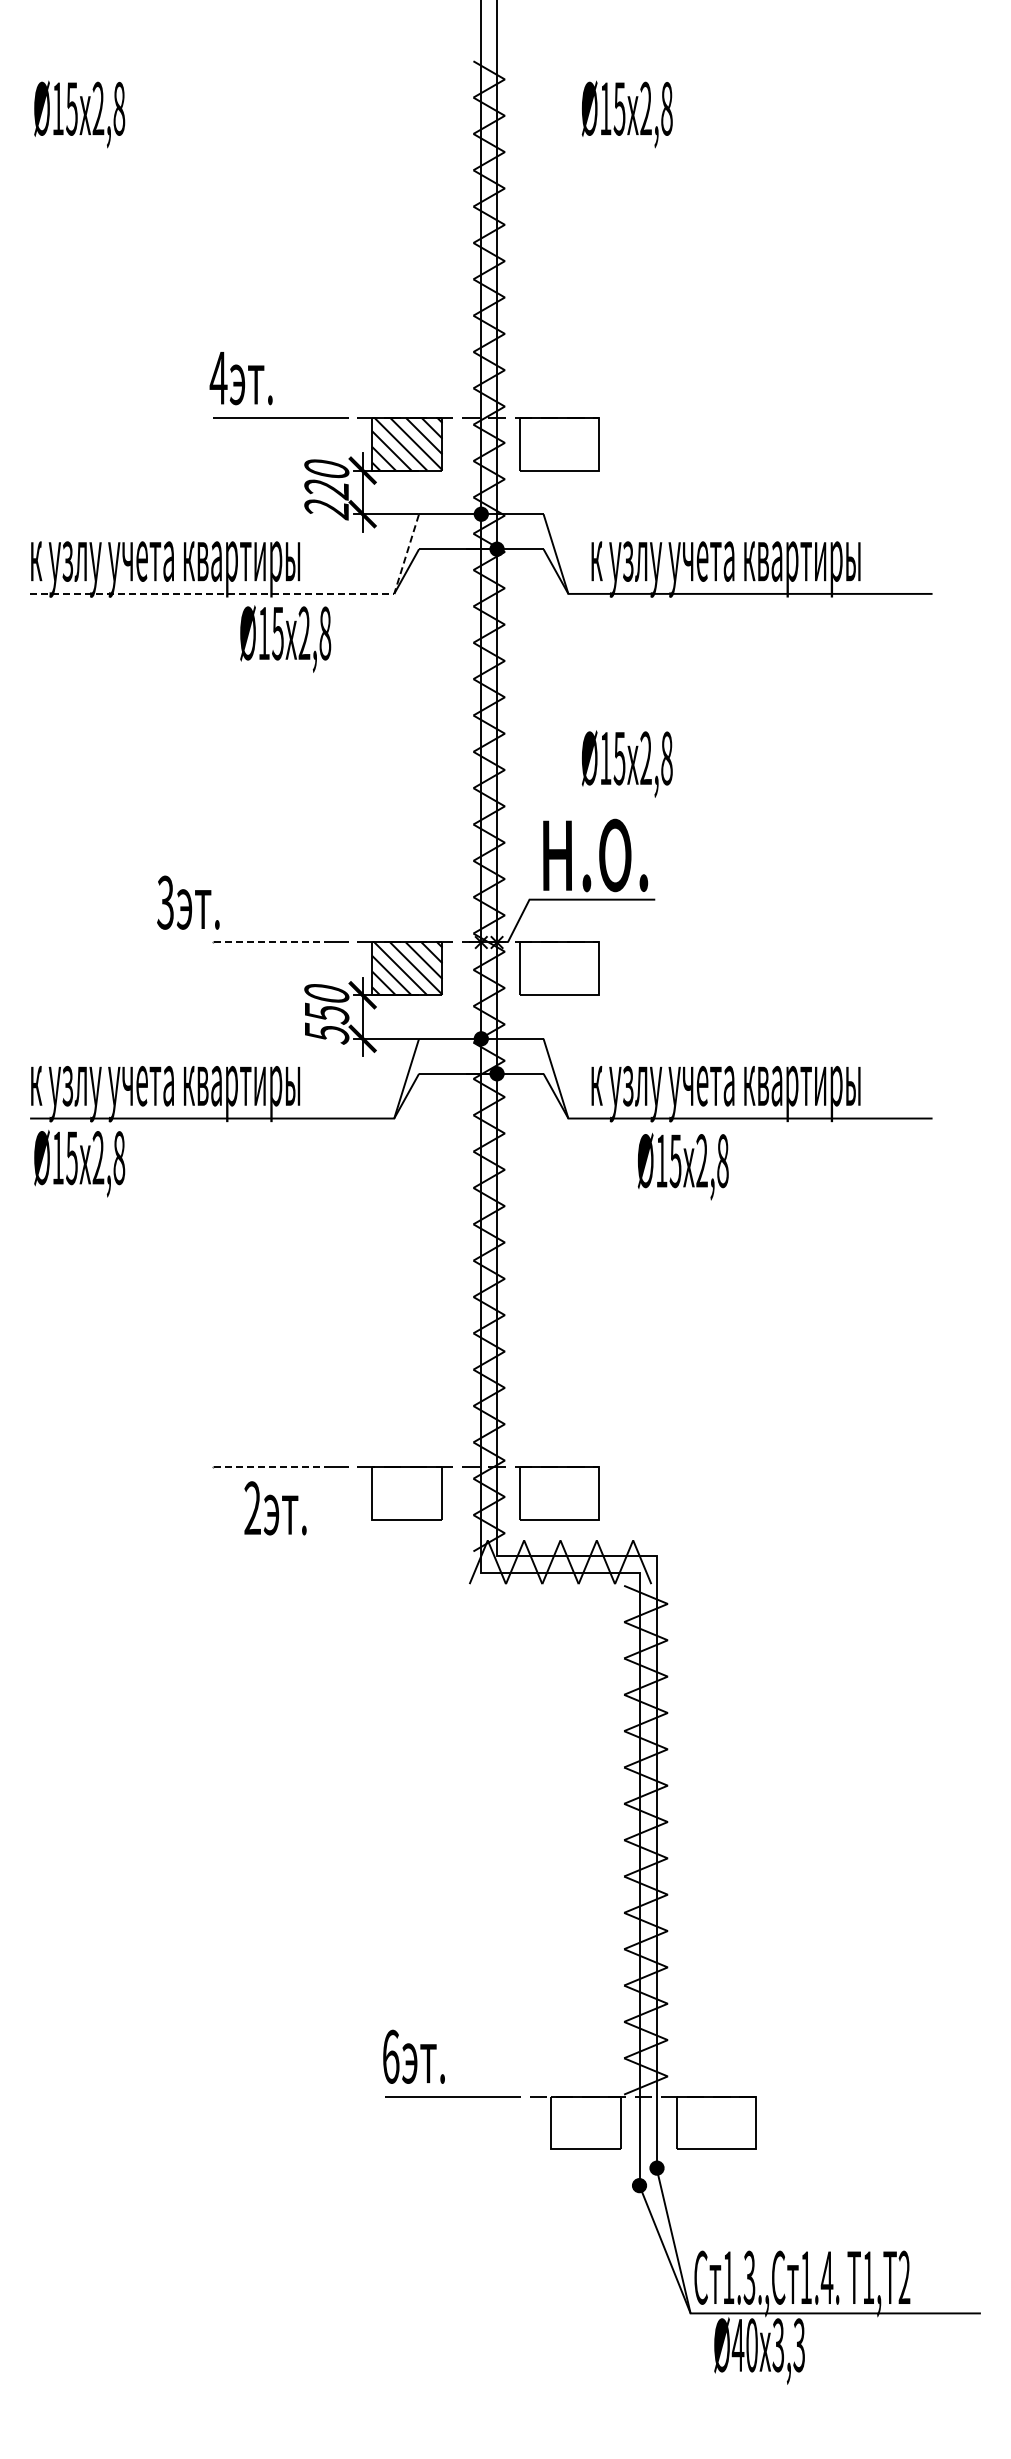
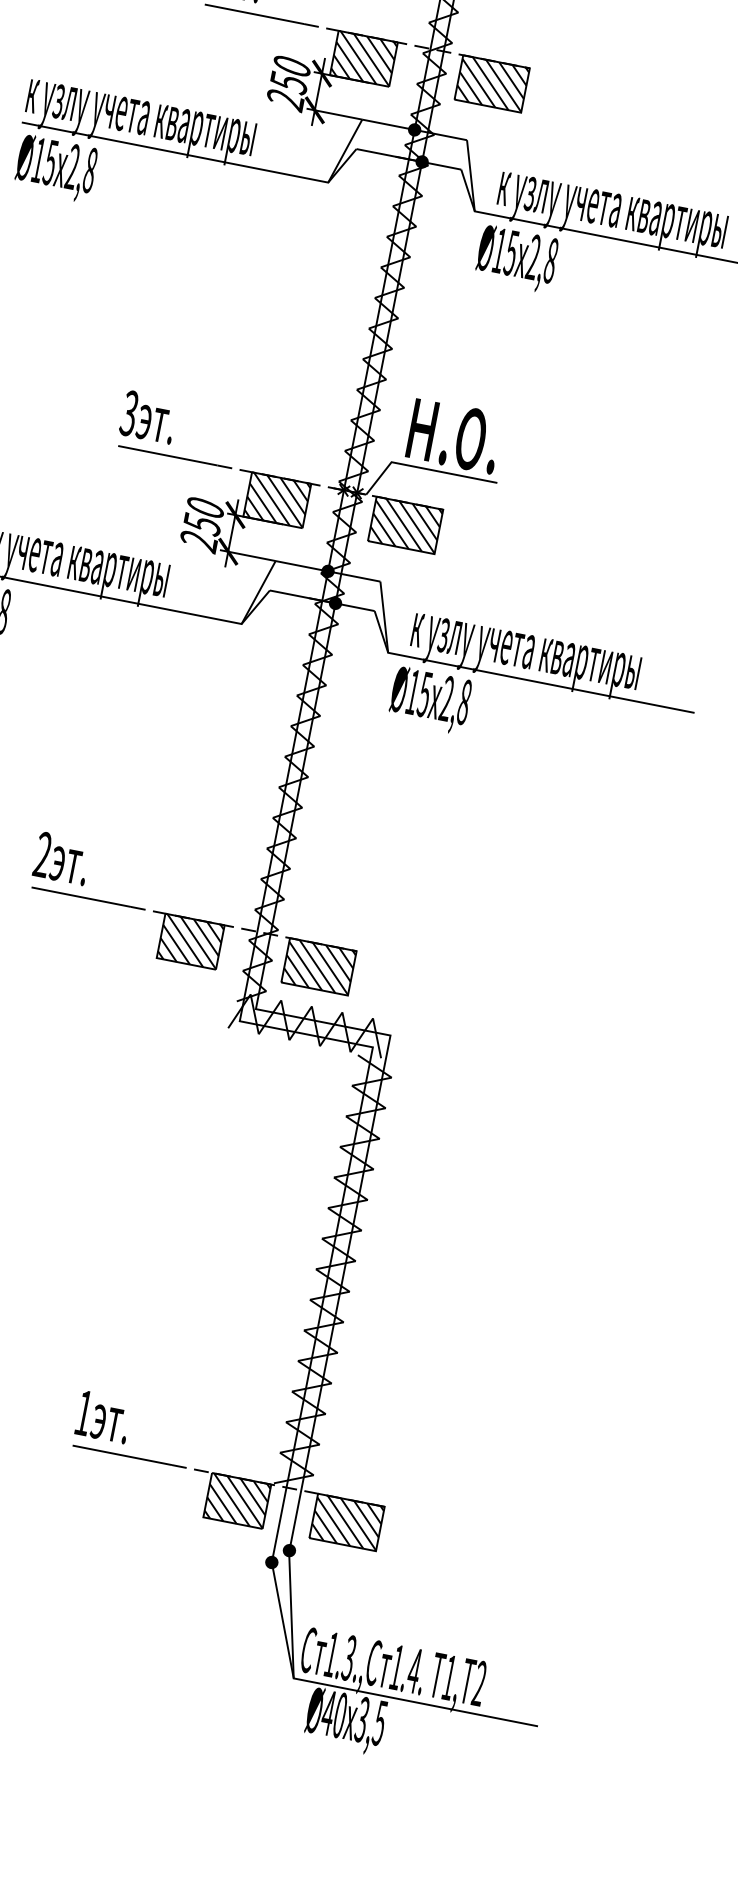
hatch: (559, 443) -> (492, 83), added
text: (326, 489) -> (288, 83), 220 -> 250
line: (254, 593) -> (210, 159), dashed -> solid
text: (285, 638) -> (56, 168), moved
text: (626, 763) -> (516, 258), moved
text: (188, 902) -> (148, 417), moved
line: (271, 942) -> (167, 455), dashed -> solid
hatch: (559, 968) -> (405, 525), added
text: (326, 1033) -> (198, 541), 550 -> 250
text: (682, 1166) -> (429, 700), moved
line: (271, 1467) -> (80, 897), dashed -> solid
hatch: (407, 1493) -> (190, 941), added
hatch: (559, 1493) -> (318, 966), added
text: (275, 1508) -> (62, 858), moved
text: (391, 2056) -> (84, 1412), 6 -> 1
hatch: (586, 2122) -> (237, 1500), added
hatch: (716, 2122) -> (347, 1522), added
text: (798, 2344) -> (379, 1722), 3,3 -> 3,5

